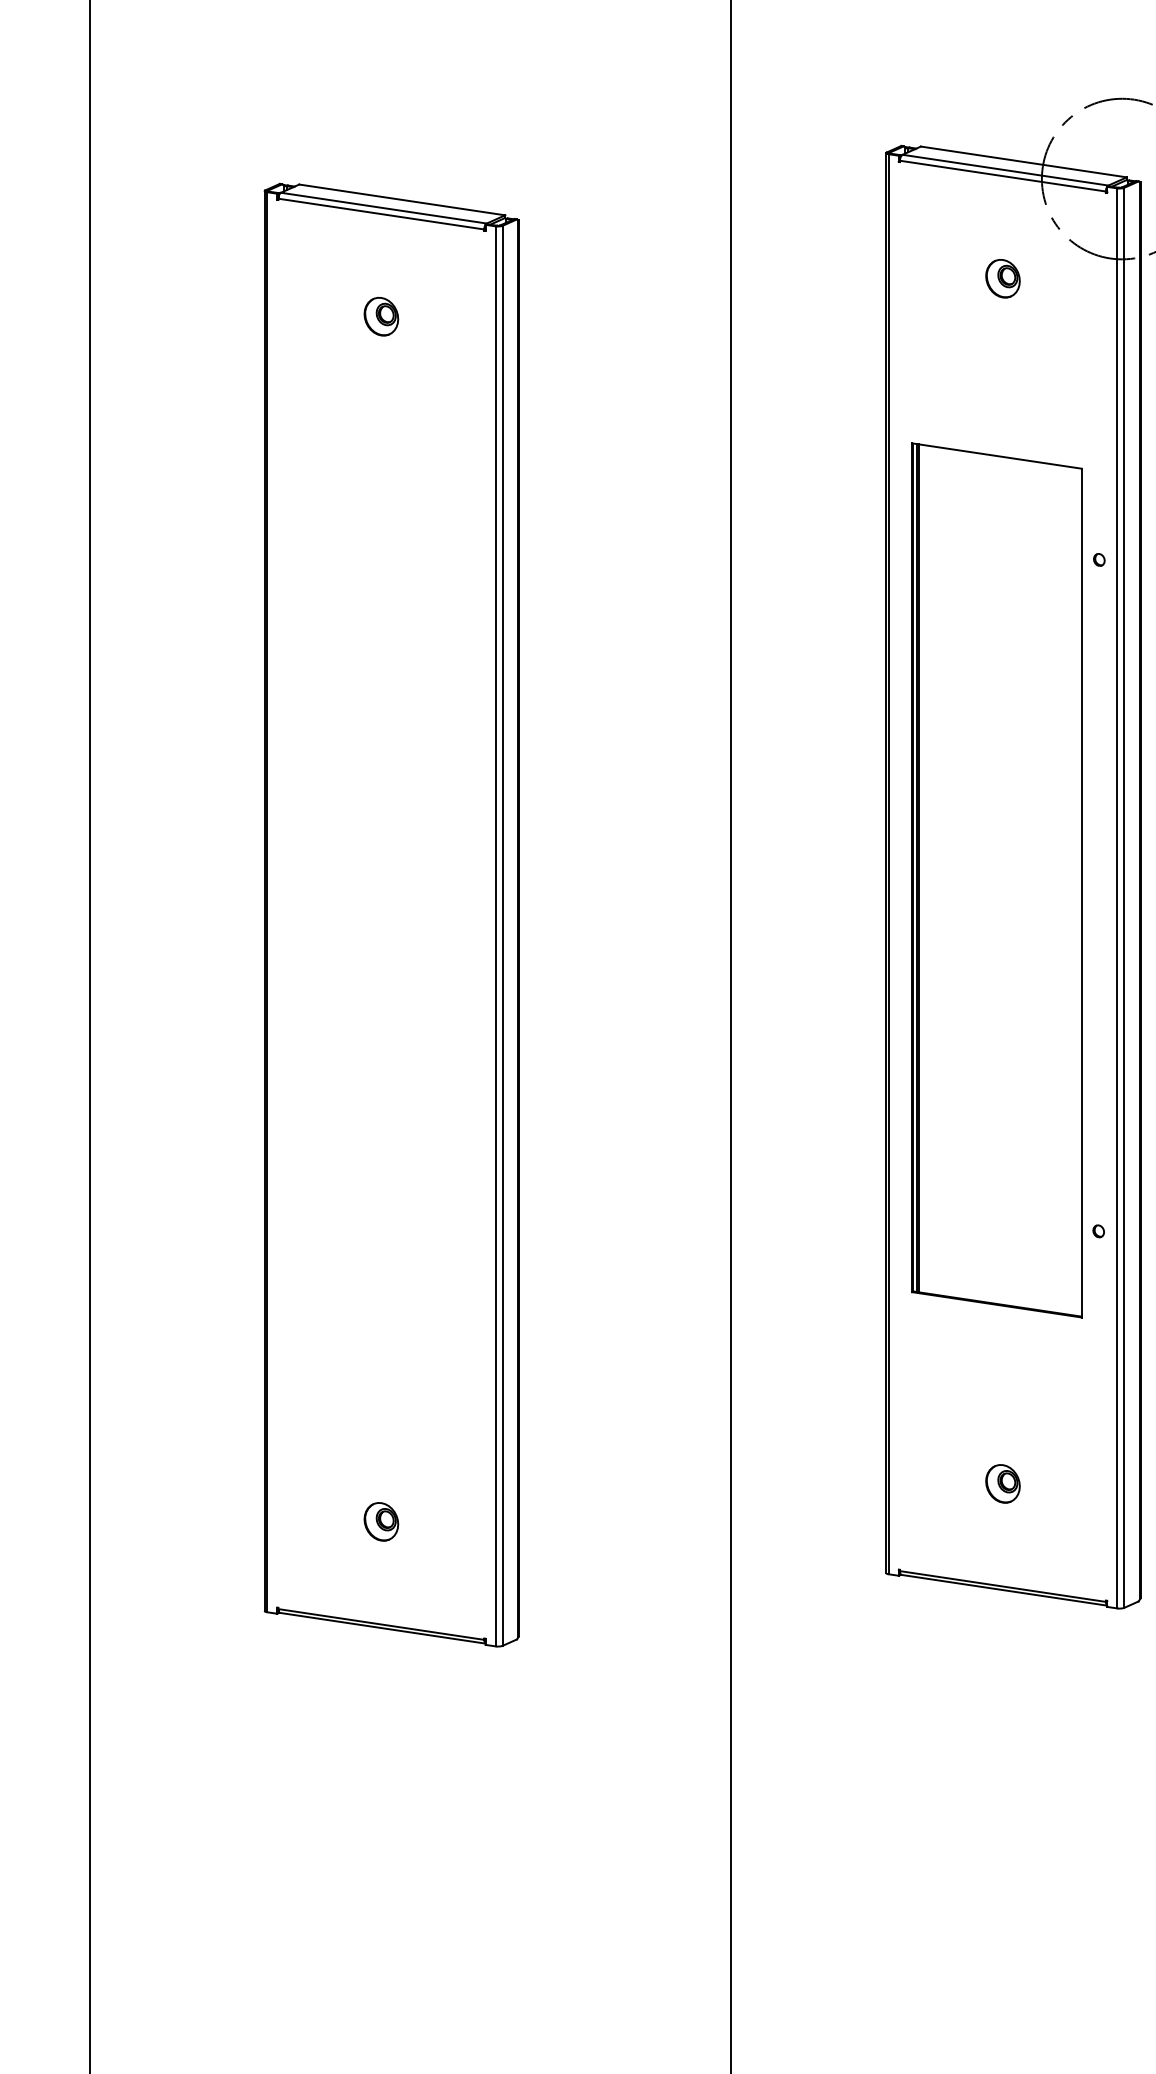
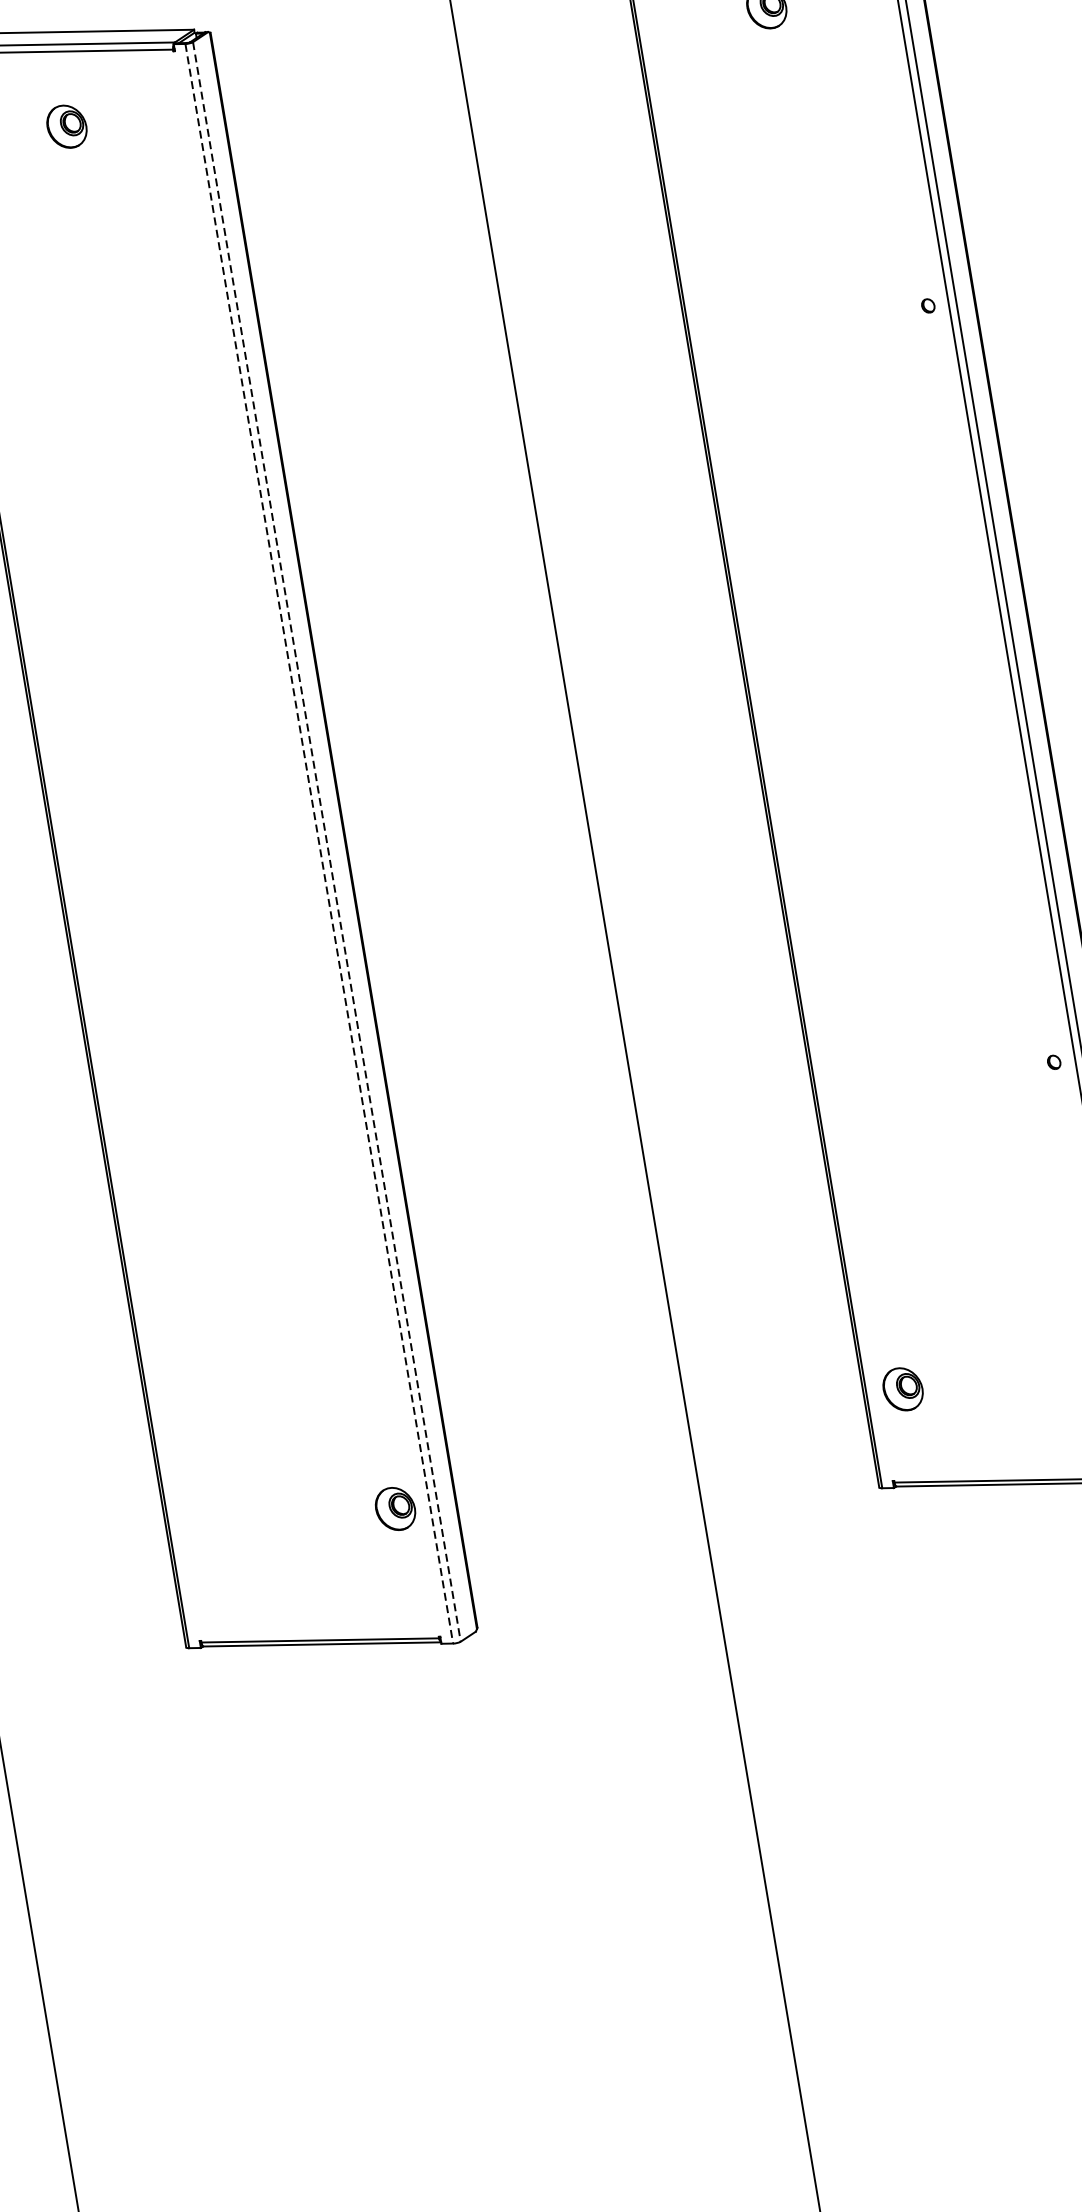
part: (381, 316) -> (67, 126), moved
part: (996, 880) -> (872, 686), removed
line: (495, 936) -> (319, 843), solid -> dashed
line: (502, 936) -> (326, 842), solid -> dashed
part: (1002, 1483) -> (902, 1389), moved
part: (381, 1521) -> (395, 1508), moved

